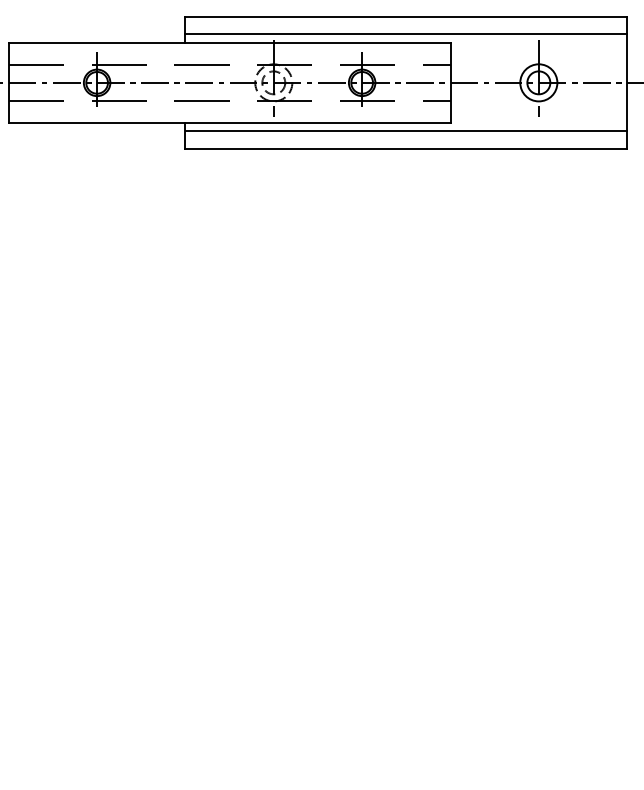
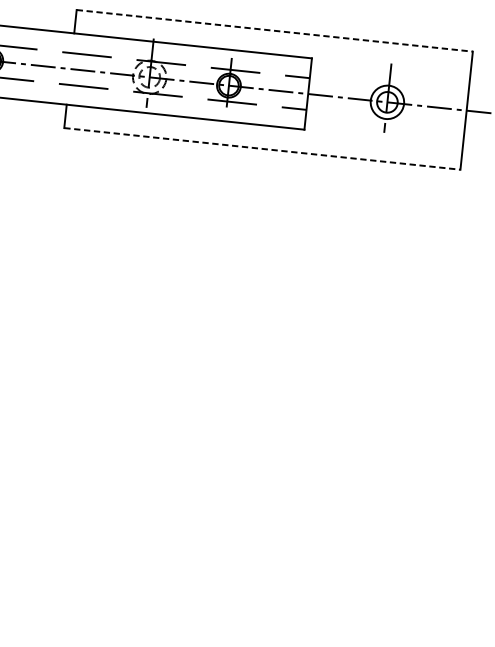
line: (406, 17) -> (274, 31), solid -> dashed
line: (406, 34) -> (273, 46), removed
line: (406, 131) -> (264, 133), removed
line: (406, 148) -> (262, 148), solid -> dashed

